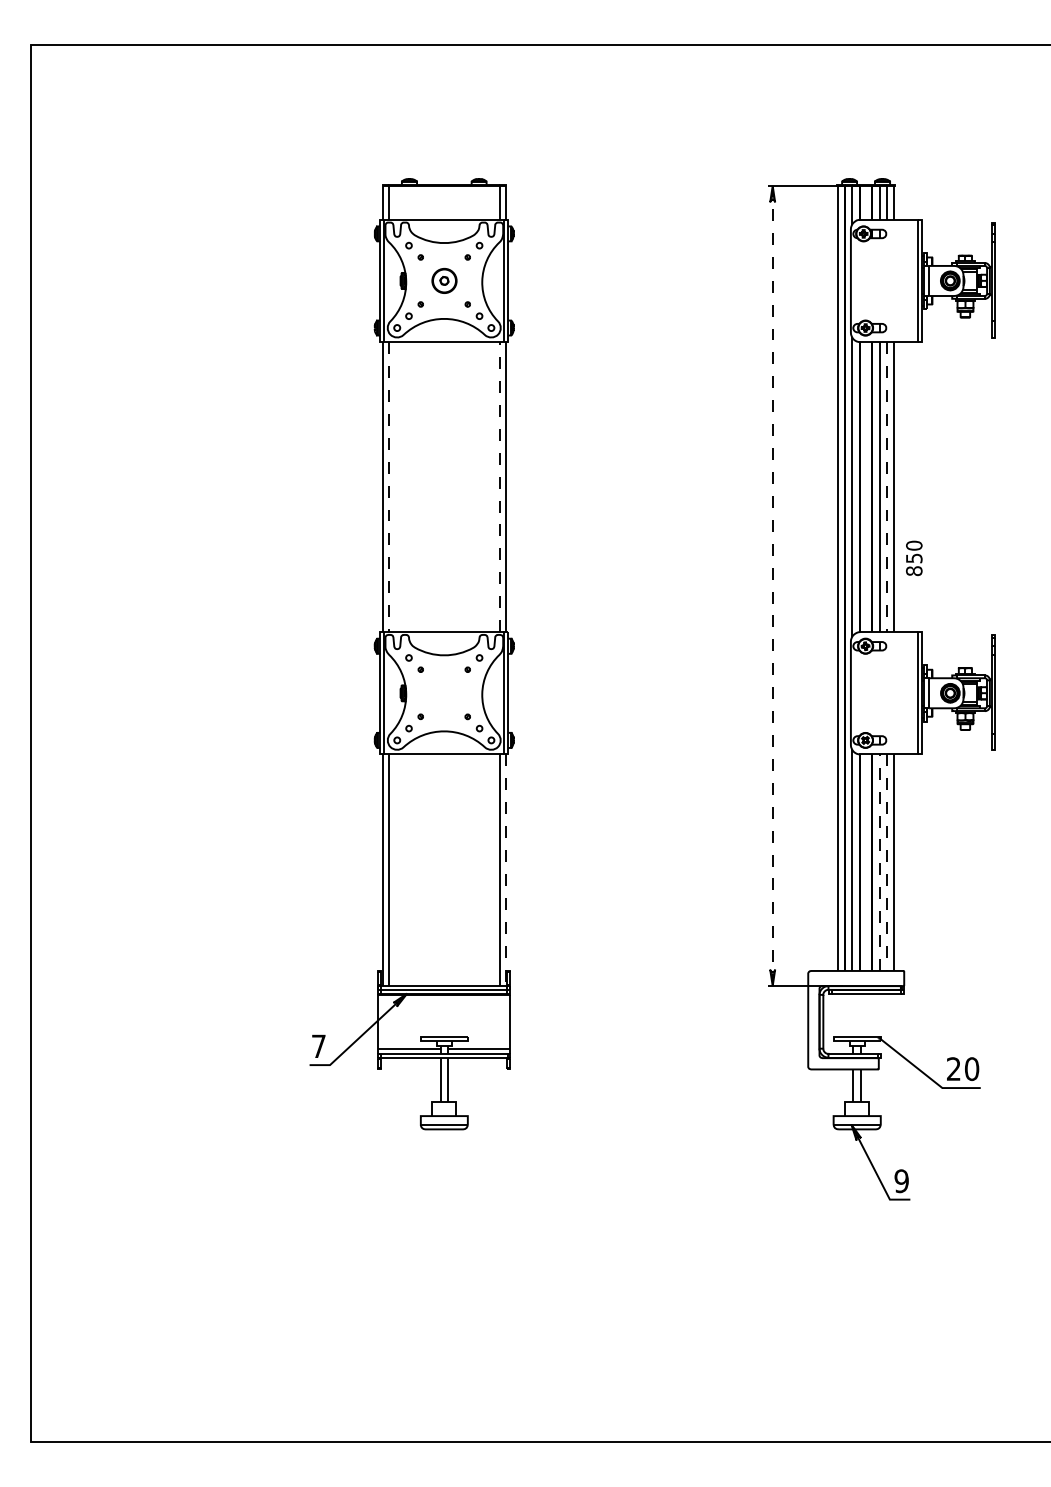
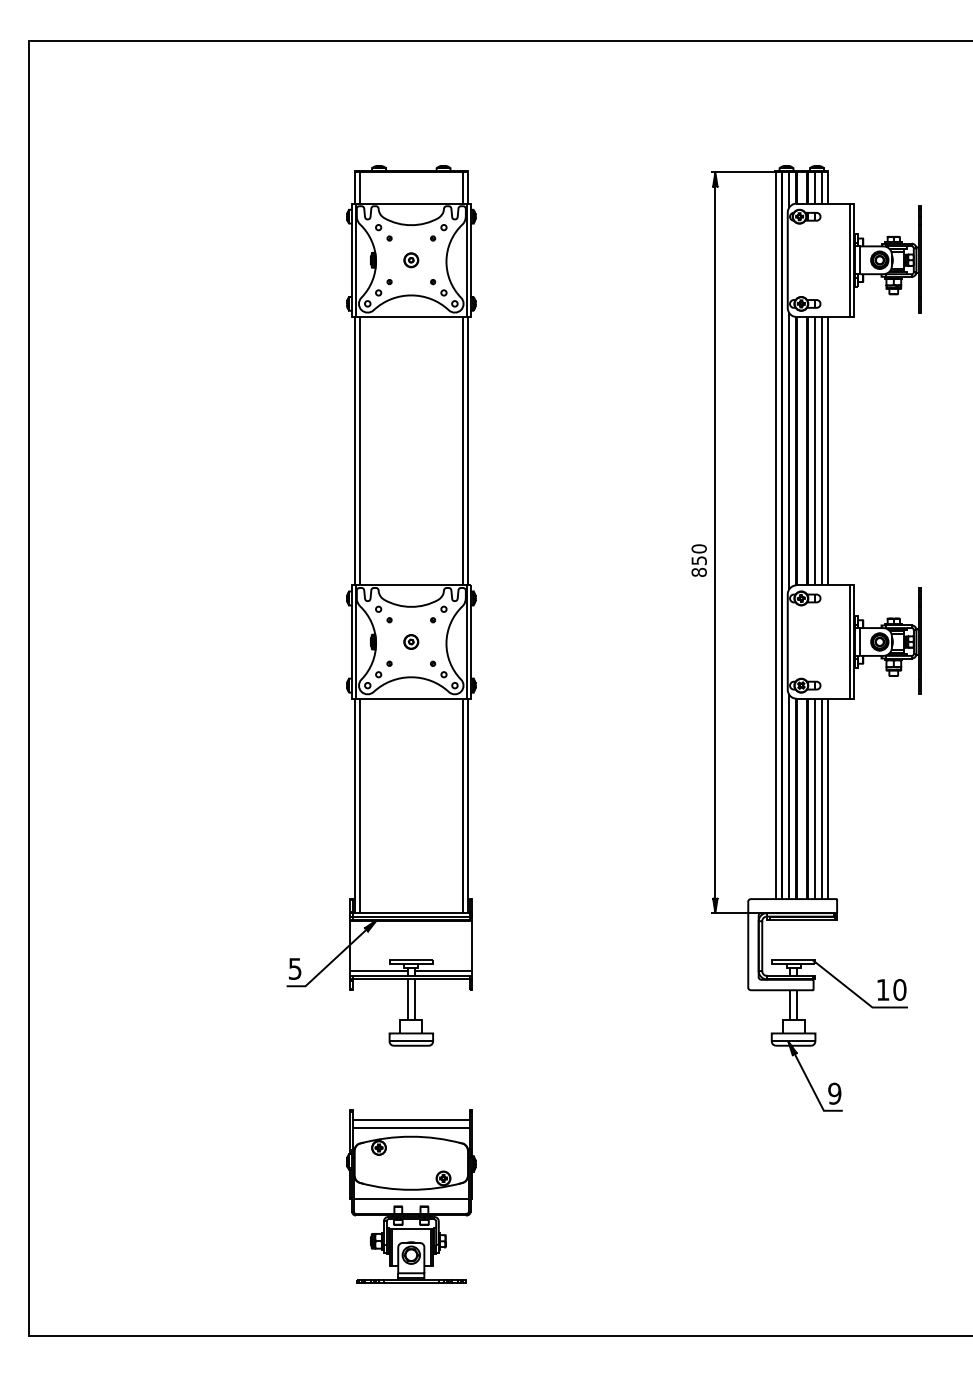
part: (443, 280) -> (410, 259), size x0.62
line: (388, 487) -> (359, 451), dashed -> solid
line: (499, 487) -> (462, 451), dashed -> solid
line: (887, 487) -> (821, 451), dashed -> solid
text: (914, 557) -> (699, 559), moved
line: (772, 585) -> (715, 542), dashed -> solid
part: (443, 692) -> (410, 641), added
line: (880, 862) -> (815, 798), dashed -> solid
line: (887, 863) -> (821, 799), dashed -> solid
line: (505, 870) -> (467, 806), dashed -> solid
text: (318, 1046) -> (294, 969), 7 -> 5
text: (953, 1068) -> (882, 989), 20 -> 10
part: (443, 1291) -> (410, 1195), added

